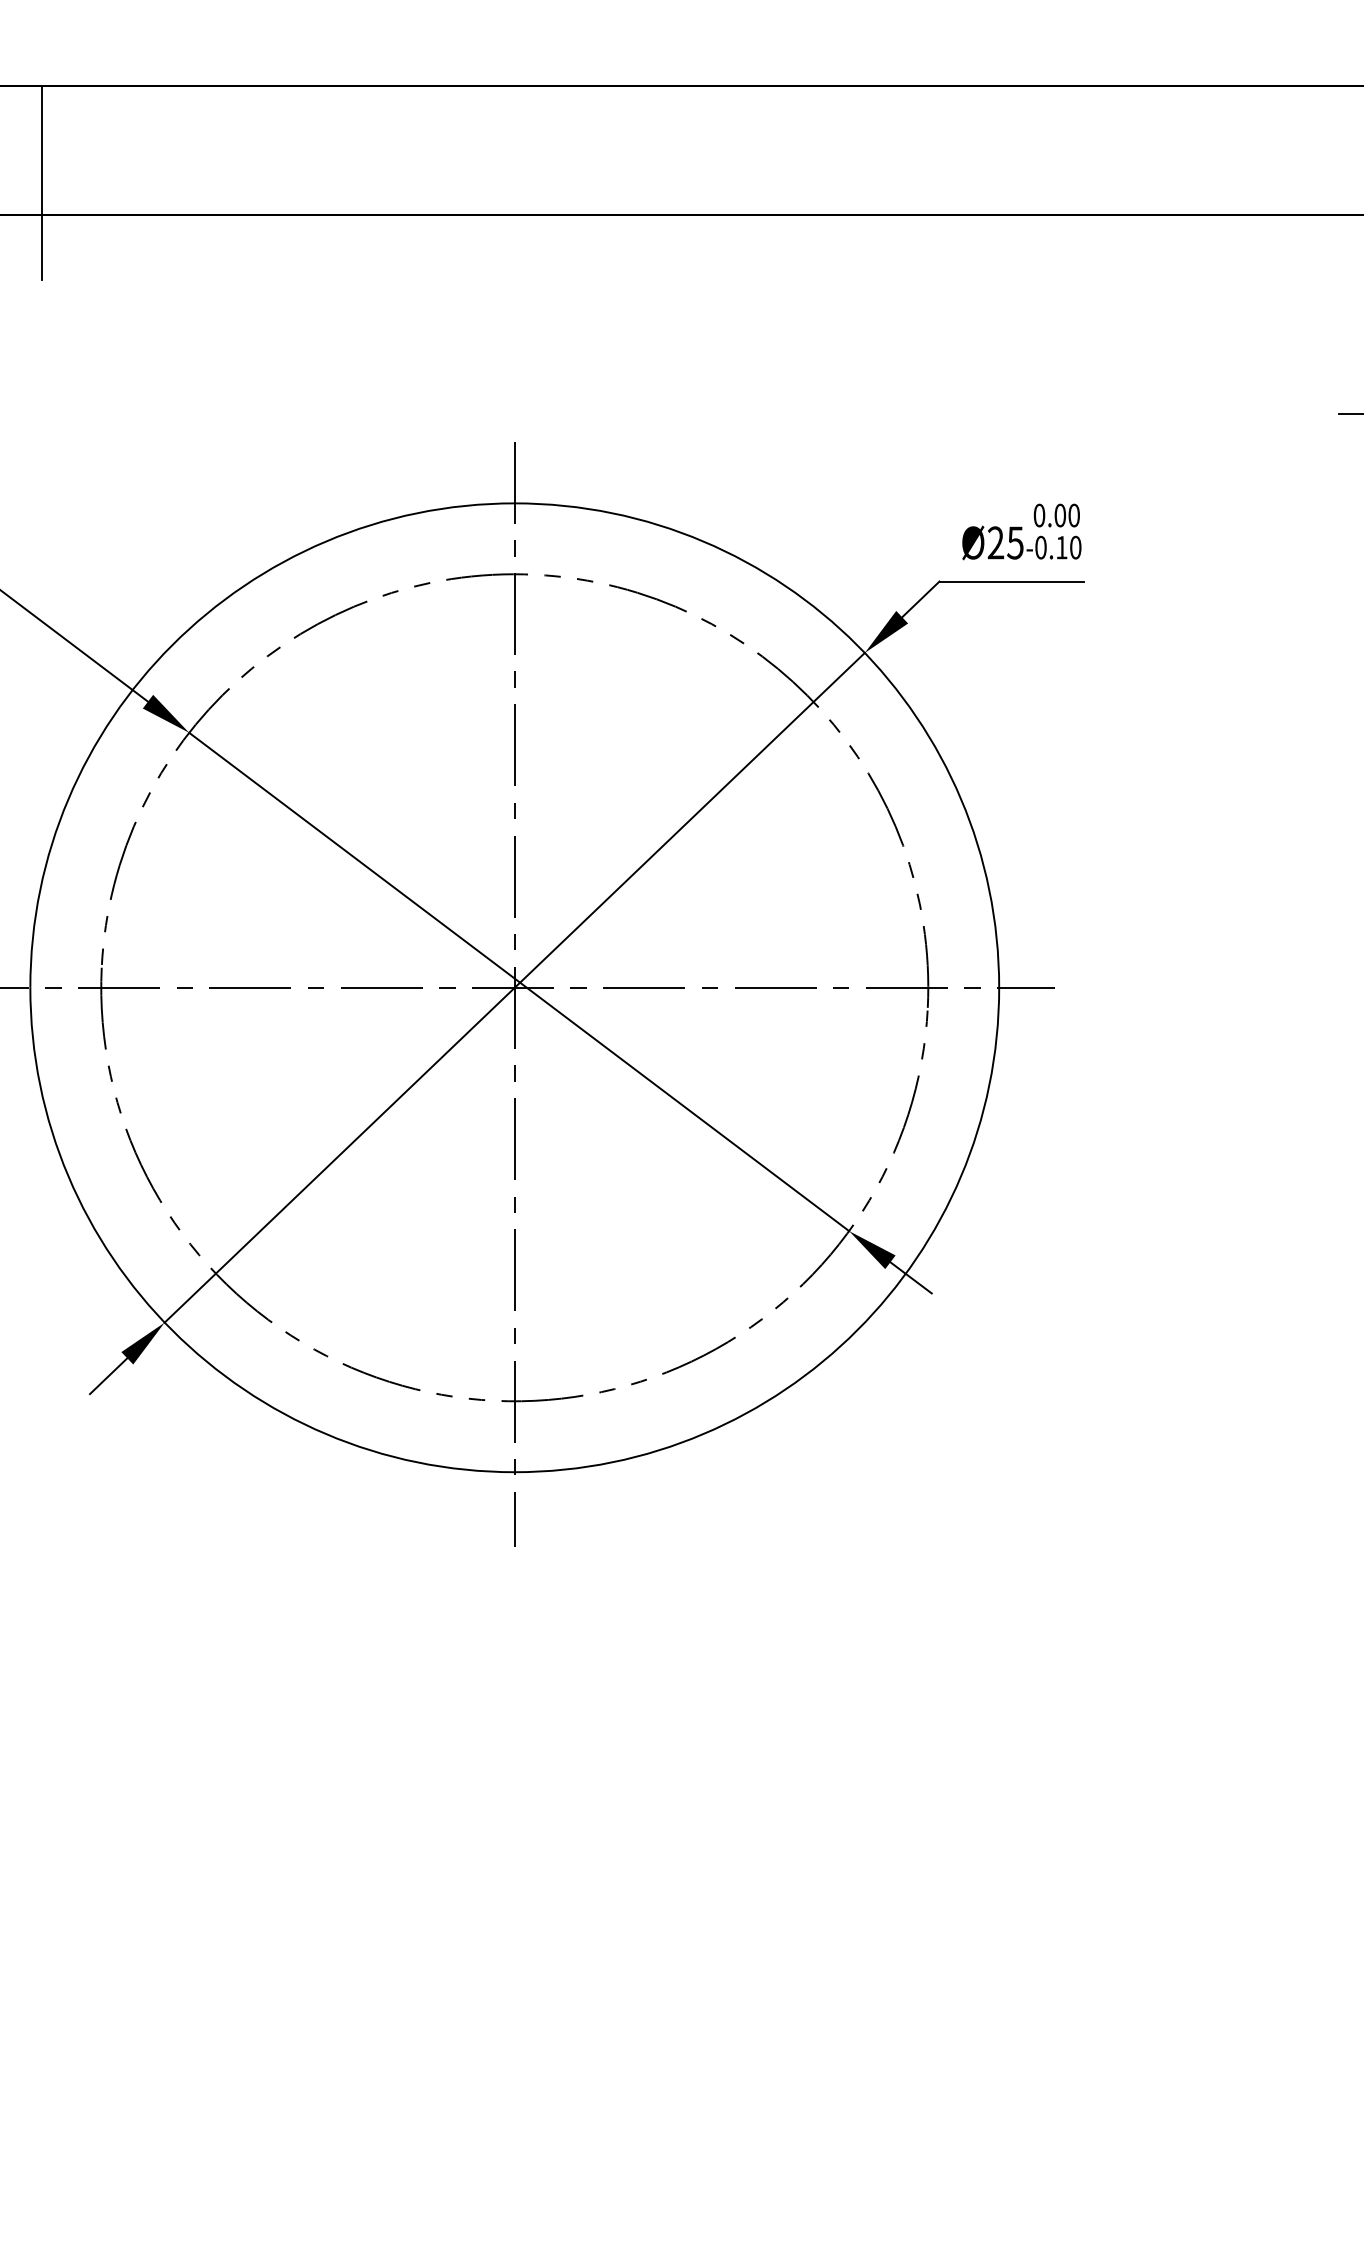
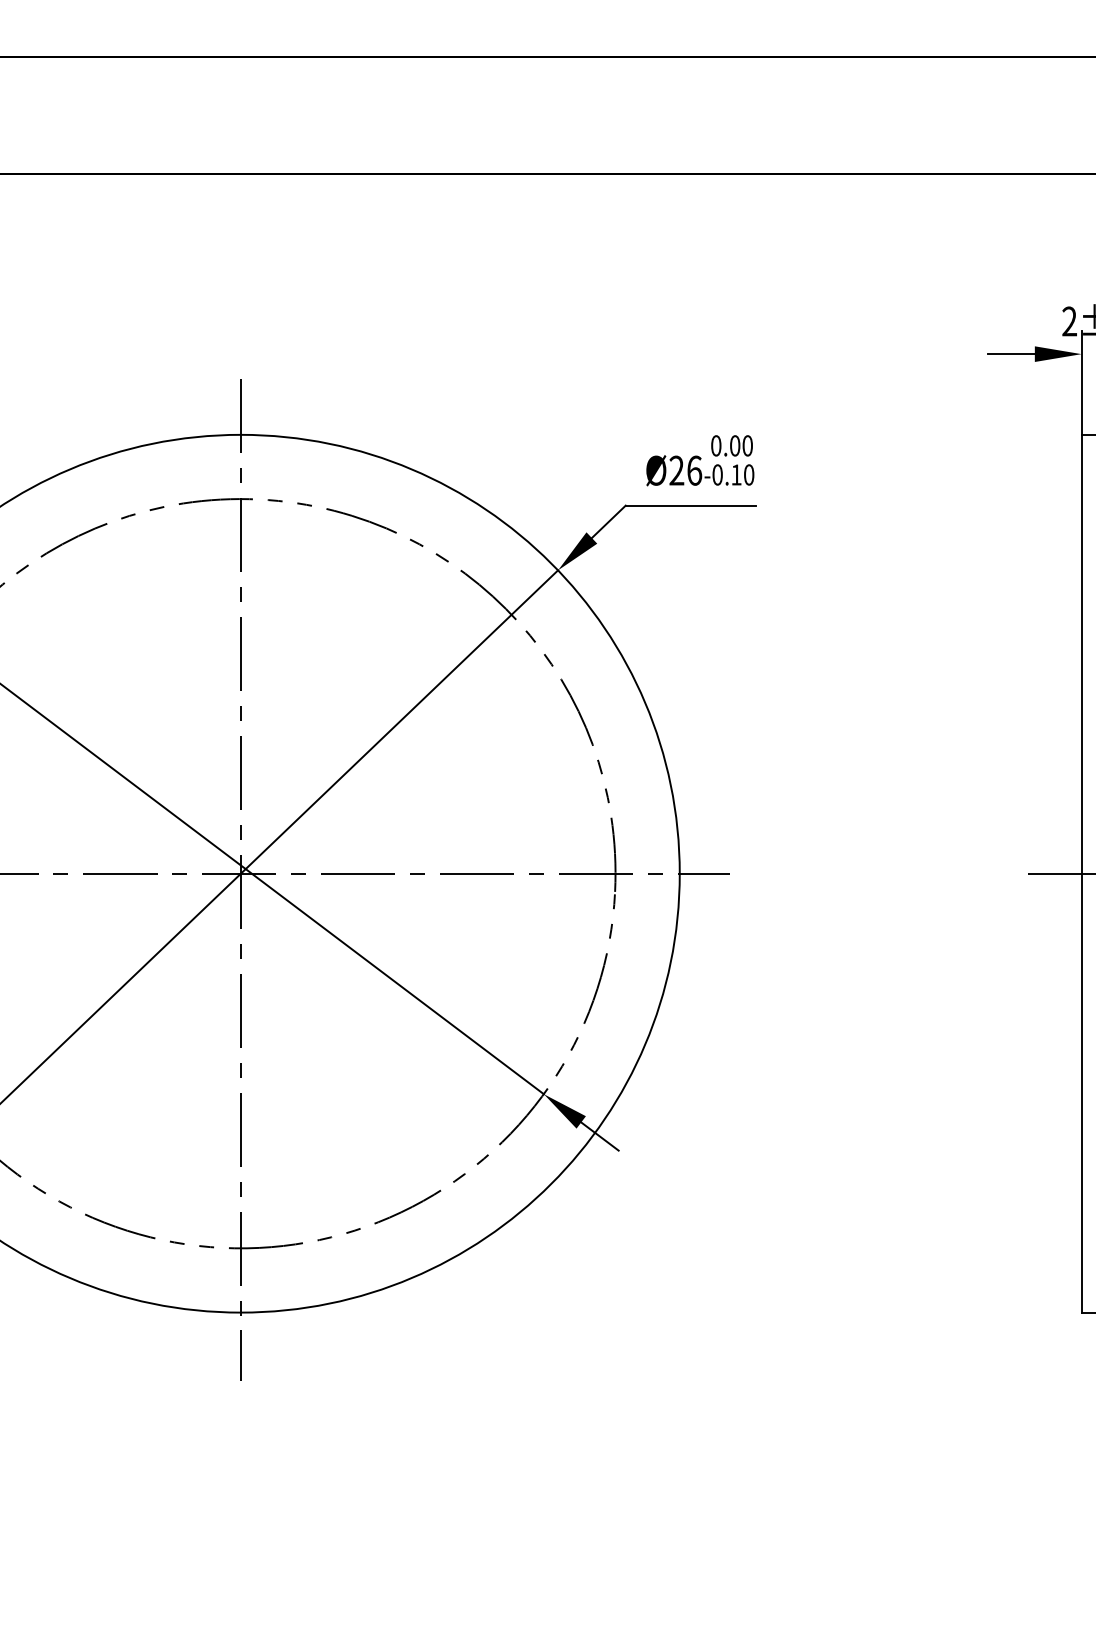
text: (1015, 542) -> (694, 470), Ø25 -> Ø26

